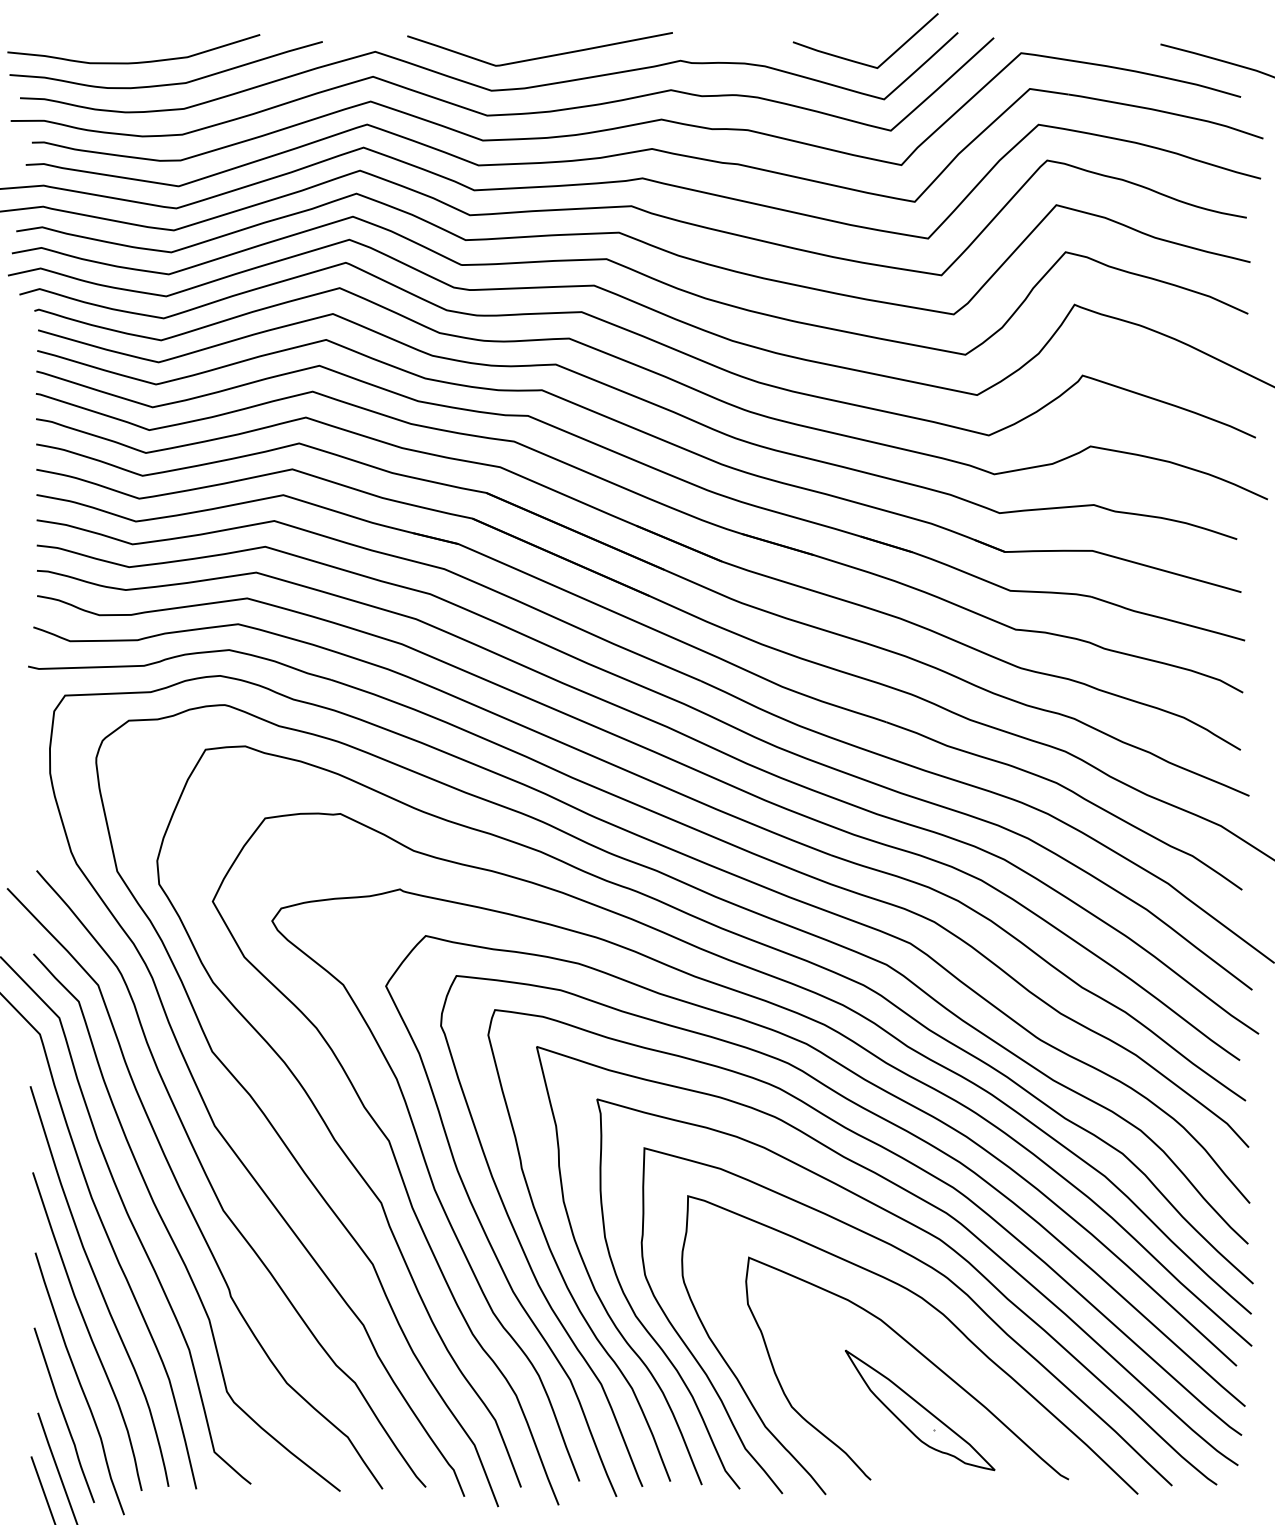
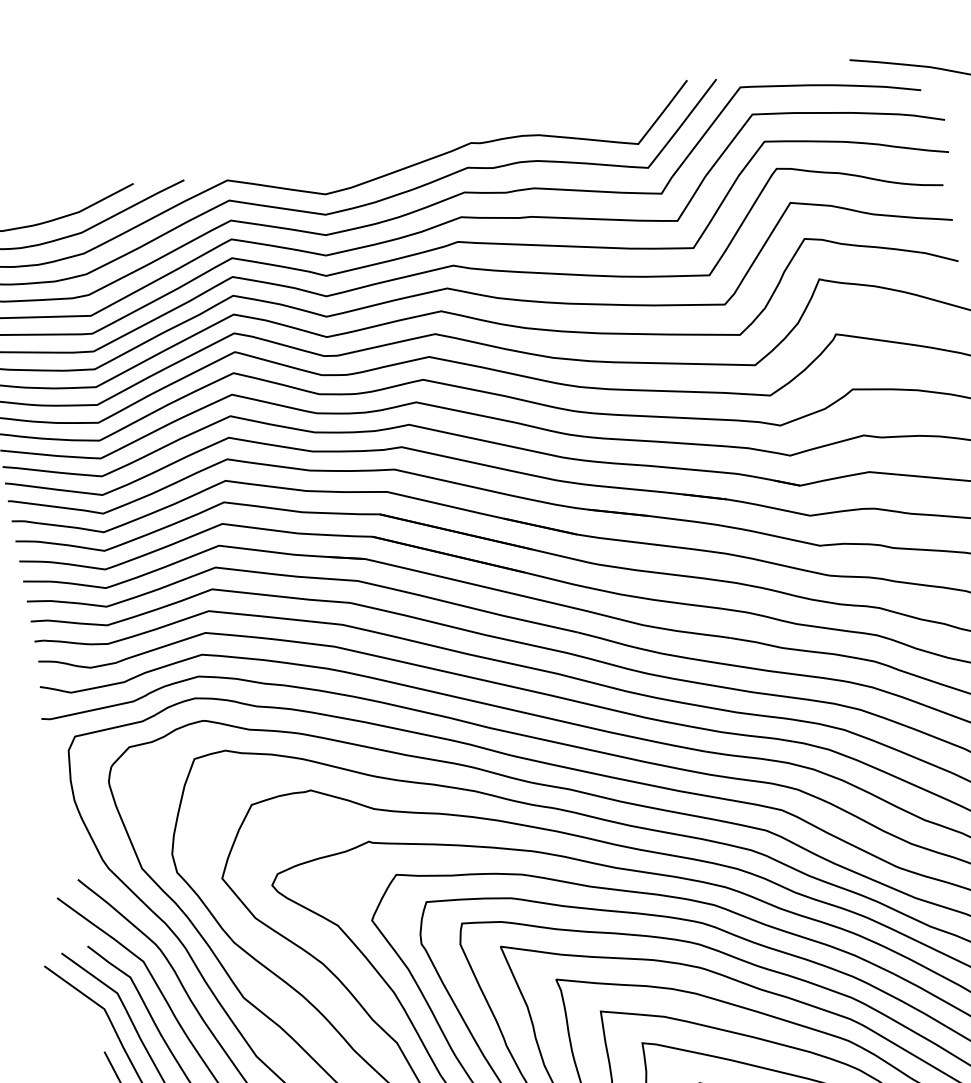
curve: (541, 56) -> (360, 159), removed
curve: (858, 61) -> (612, 117), removed

